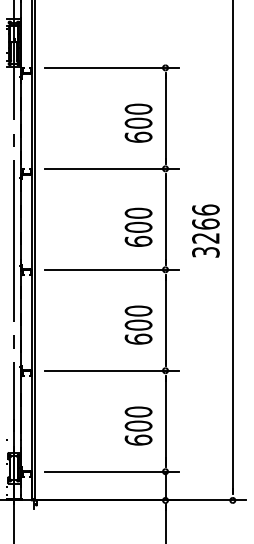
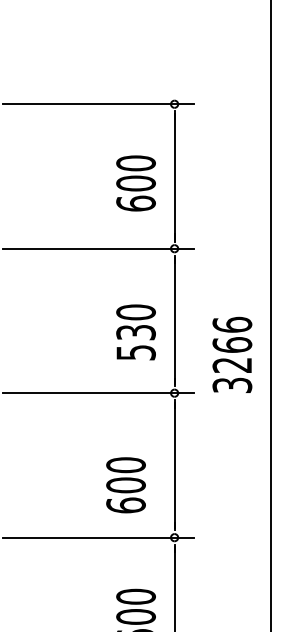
text: (205, 230) -> (231, 354), moved
text: (138, 233) -> (135, 341), 600 -> 530
text: (138, 324) -> (125, 484), moved

